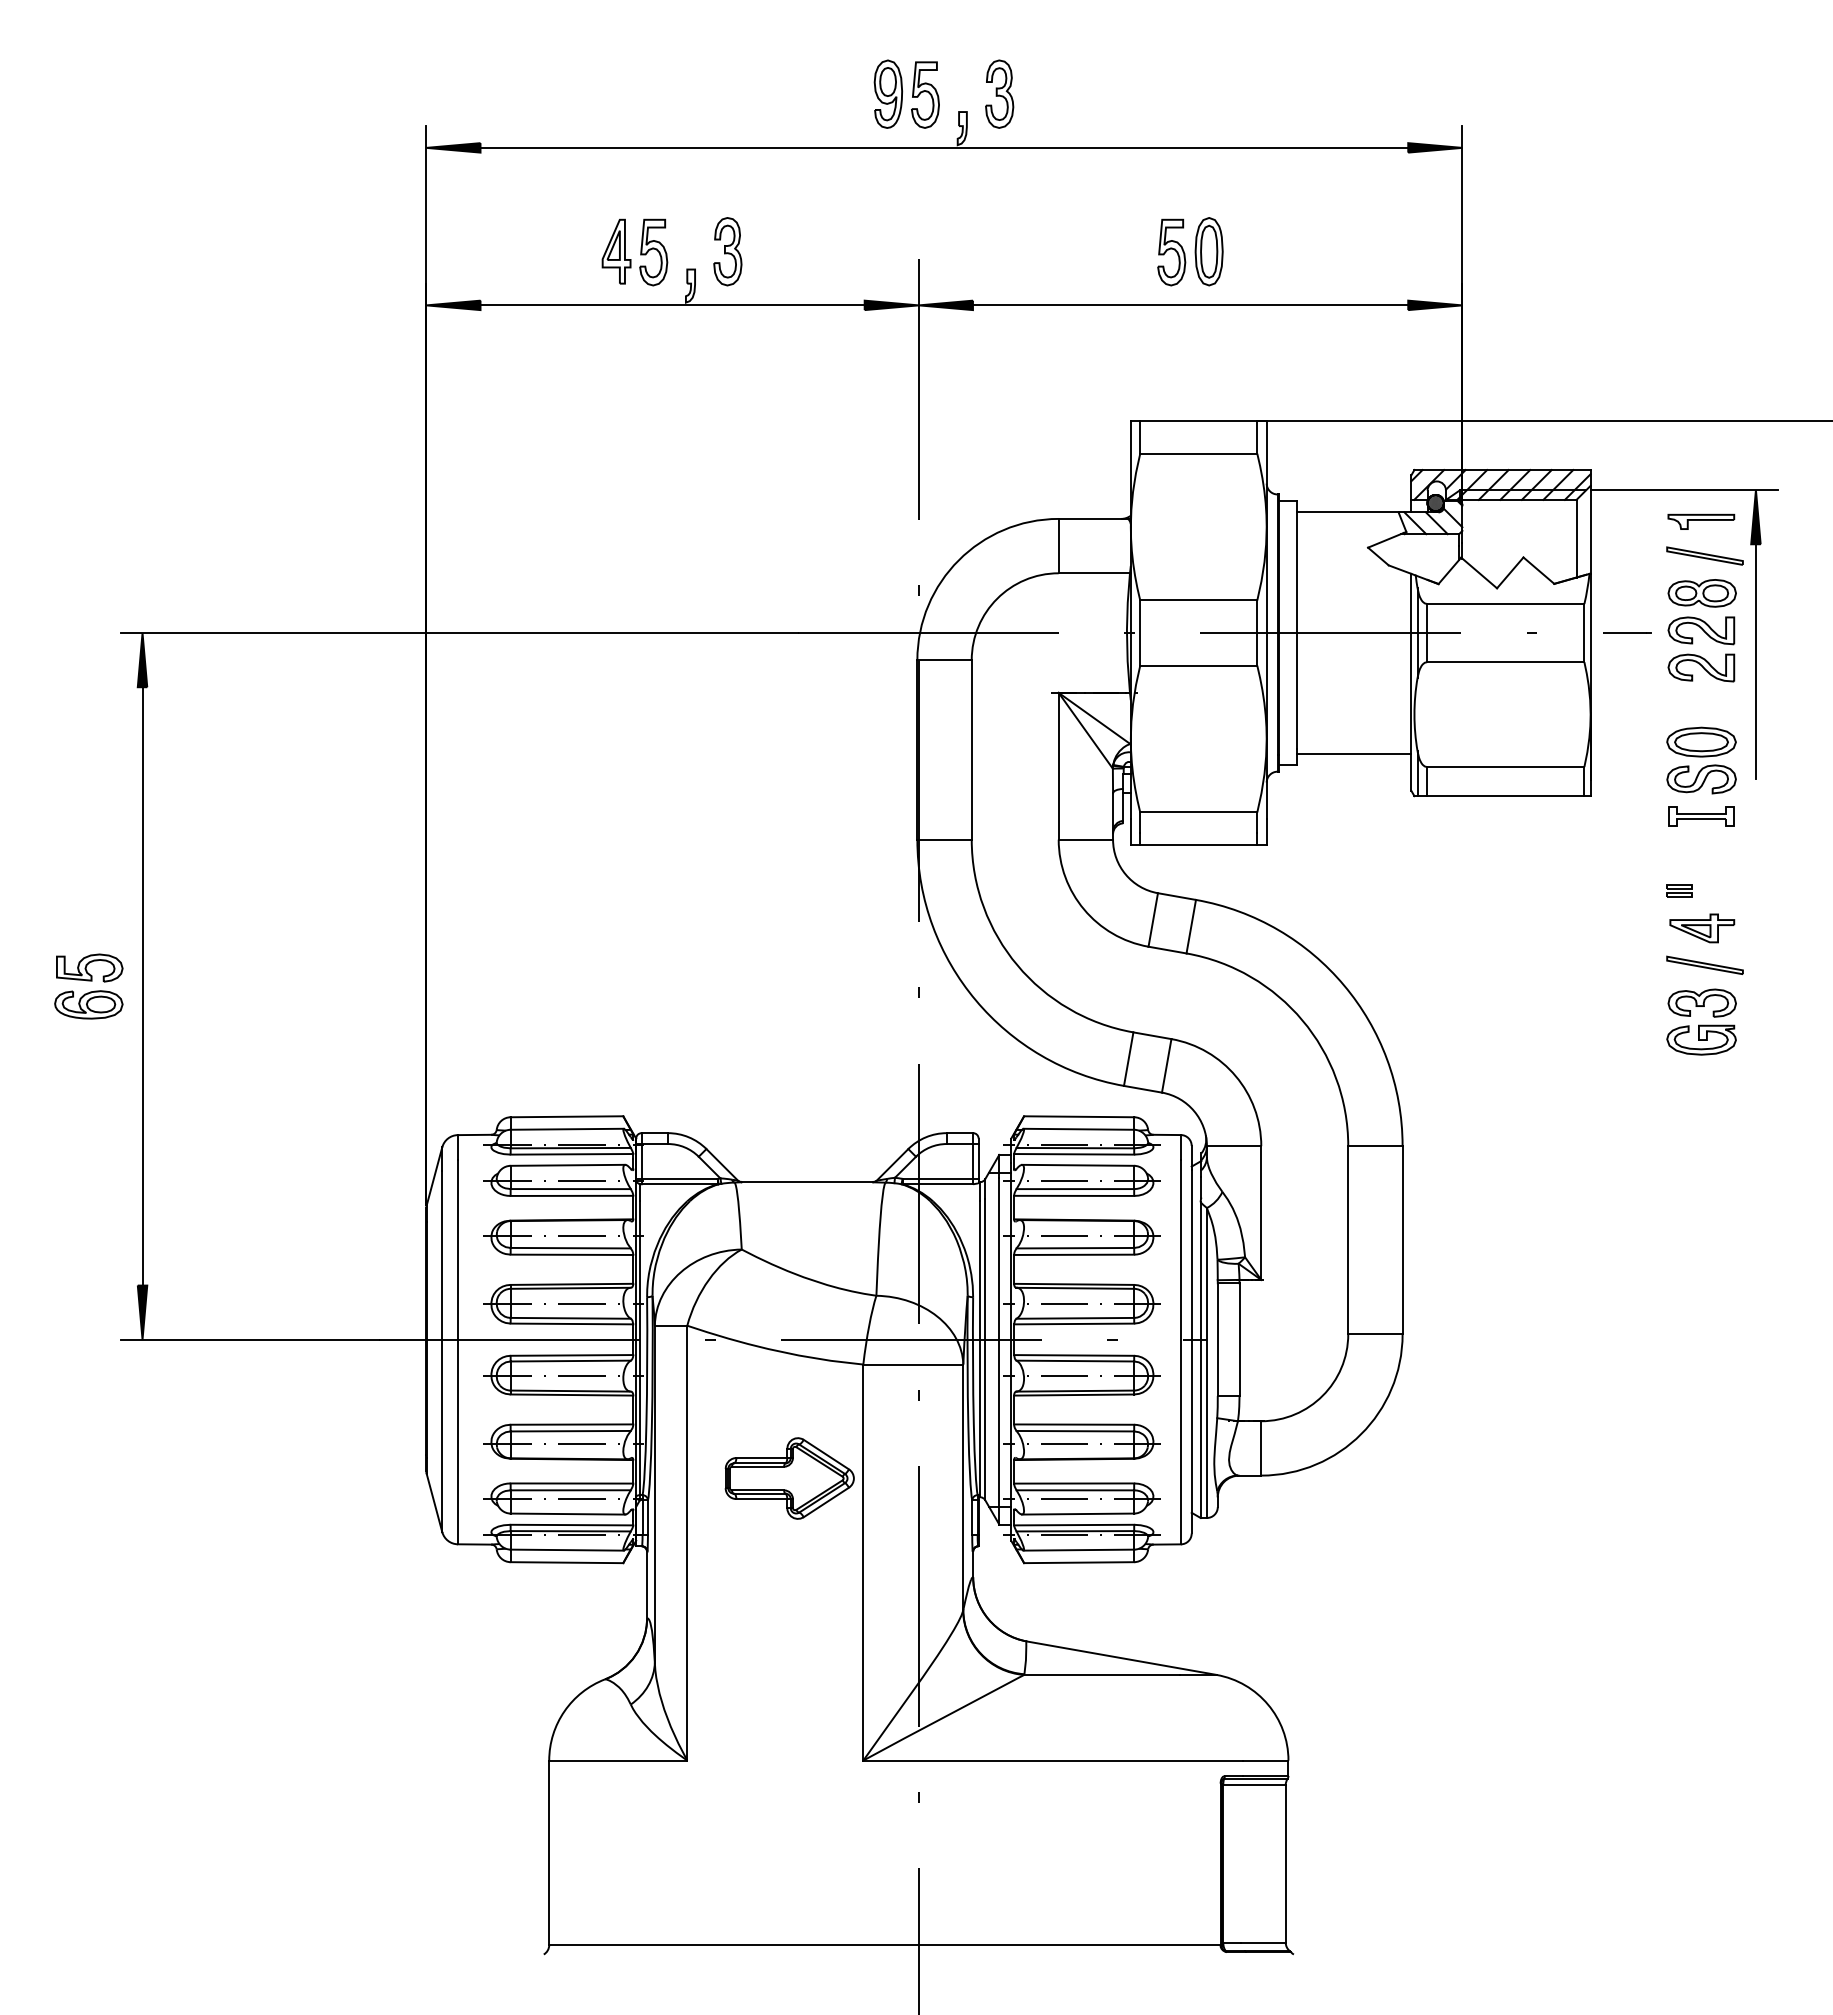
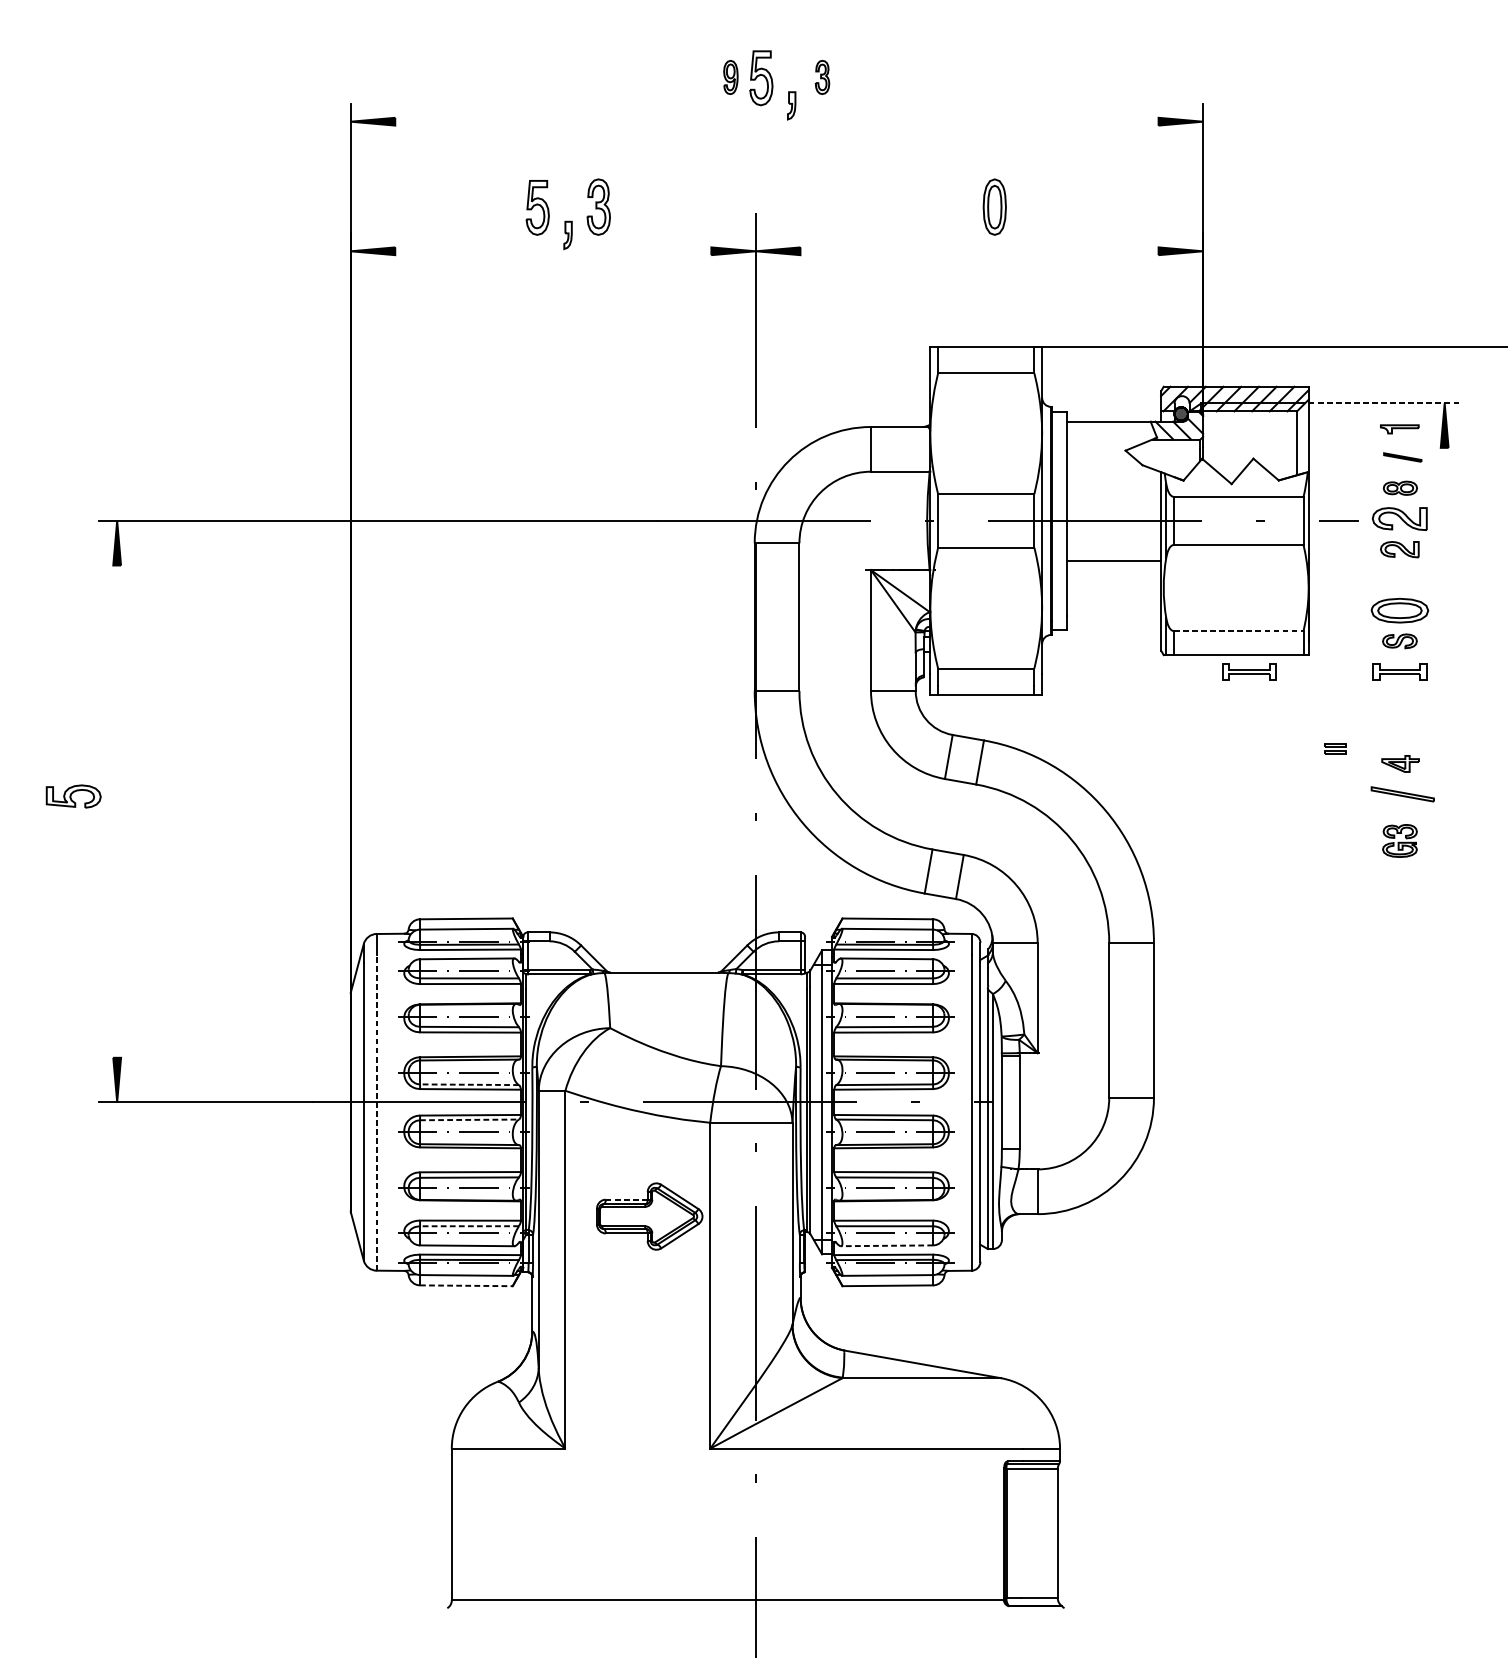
part: (888, 93) -> (730, 76), size x0.6
part: (999, 93) -> (822, 76), size x0.6
line: (944, 147) -> (777, 121), removed
part: (616, 251) -> (507, 206), removed
part: (1171, 252) -> (963, 207), removed
line: (672, 305) -> (553, 251), removed
line: (1190, 305) -> (979, 251), removed
line: (1684, 490) -> (1385, 403), solid -> dashed
part: (1701, 521) -> (1399, 429), size x0.7
part: (1704, 555) -> (1402, 457), size x0.6
part: (1701, 593) -> (1399, 488), size x0.6
line: (1755, 661) -> (1444, 544), removed
part: (1701, 667) -> (1399, 549), size x0.7
line: (1354, 753) -> (1114, 560), moved
line: (1505, 767) -> (1238, 631), solid -> dashed
part: (1701, 779) -> (1399, 641), size x0.6
part: (1518, 816) -> (1249, 671), added
part: (1679, 890) -> (1335, 748), moved
part: (1702, 928) -> (1400, 763), size x0.7
line: (142, 986) -> (117, 811), removed
part: (88, 1004) -> (72, 826), removed
part: (1701, 1021) -> (1399, 840), size x0.6
line: (570, 1318) -> (469, 1084), solid -> dashed
line: (457, 1351) -> (376, 1112), solid -> dashed
line: (571, 1361) -> (470, 1120), solid -> dashed
line: (761, 1458) -> (626, 1200), solid -> dashed
line: (570, 1490) -> (469, 1226), solid -> dashed
line: (1077, 1514) -> (886, 1246), solid -> dashed
line: (567, 1562) -> (466, 1285), solid -> dashed

